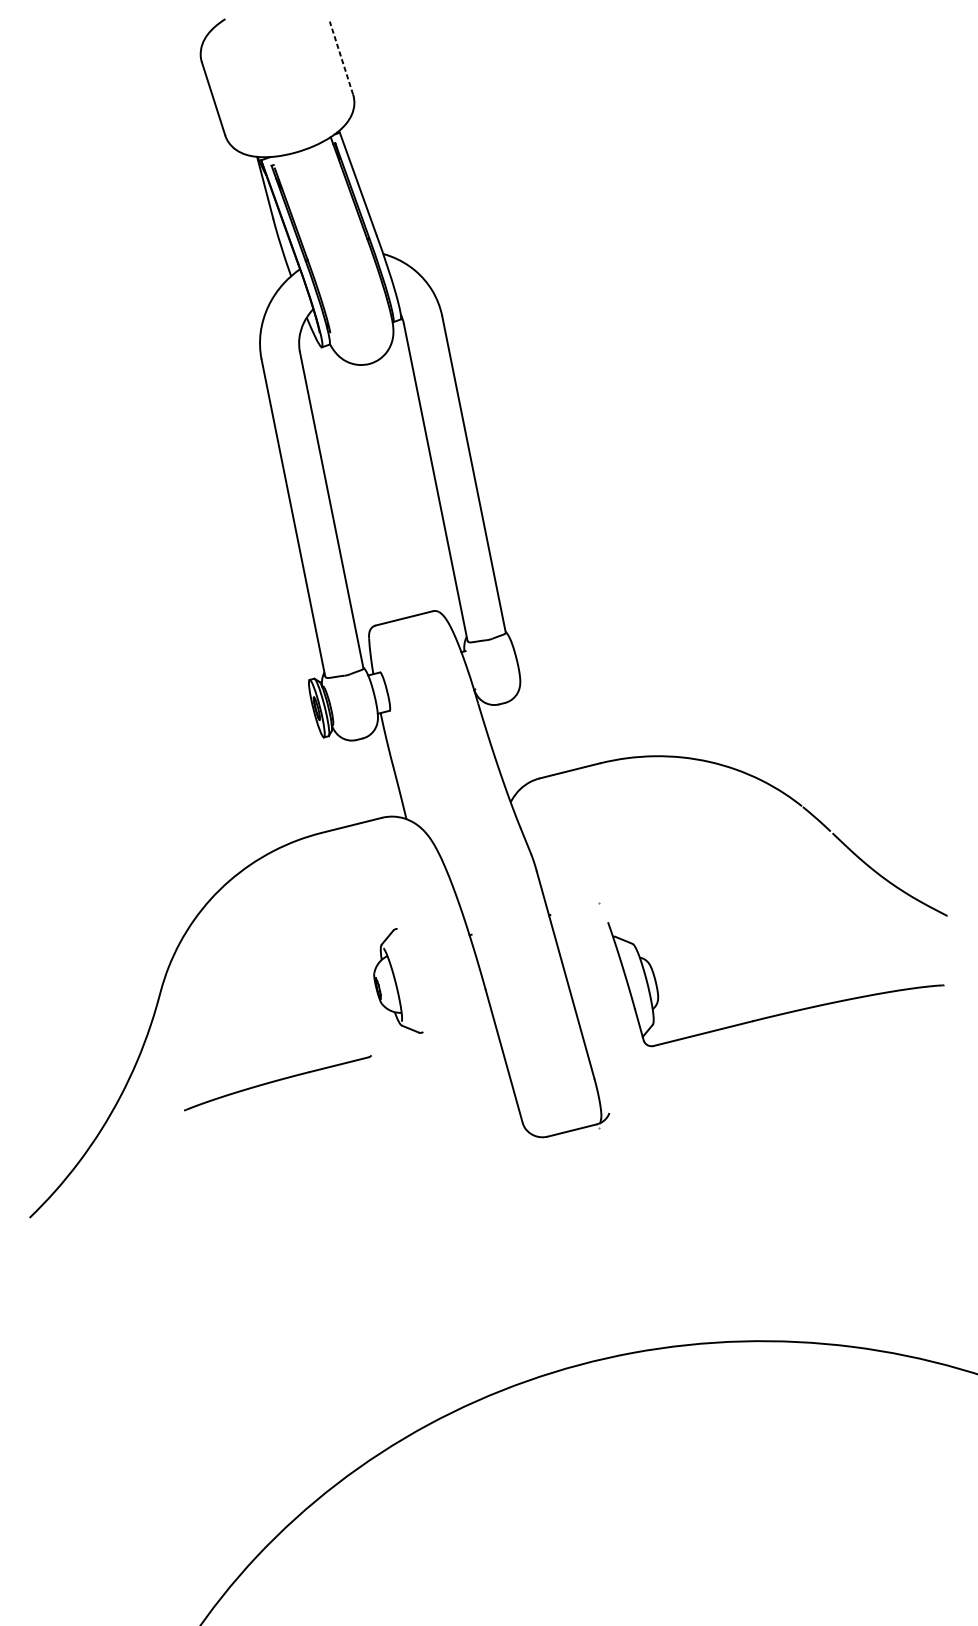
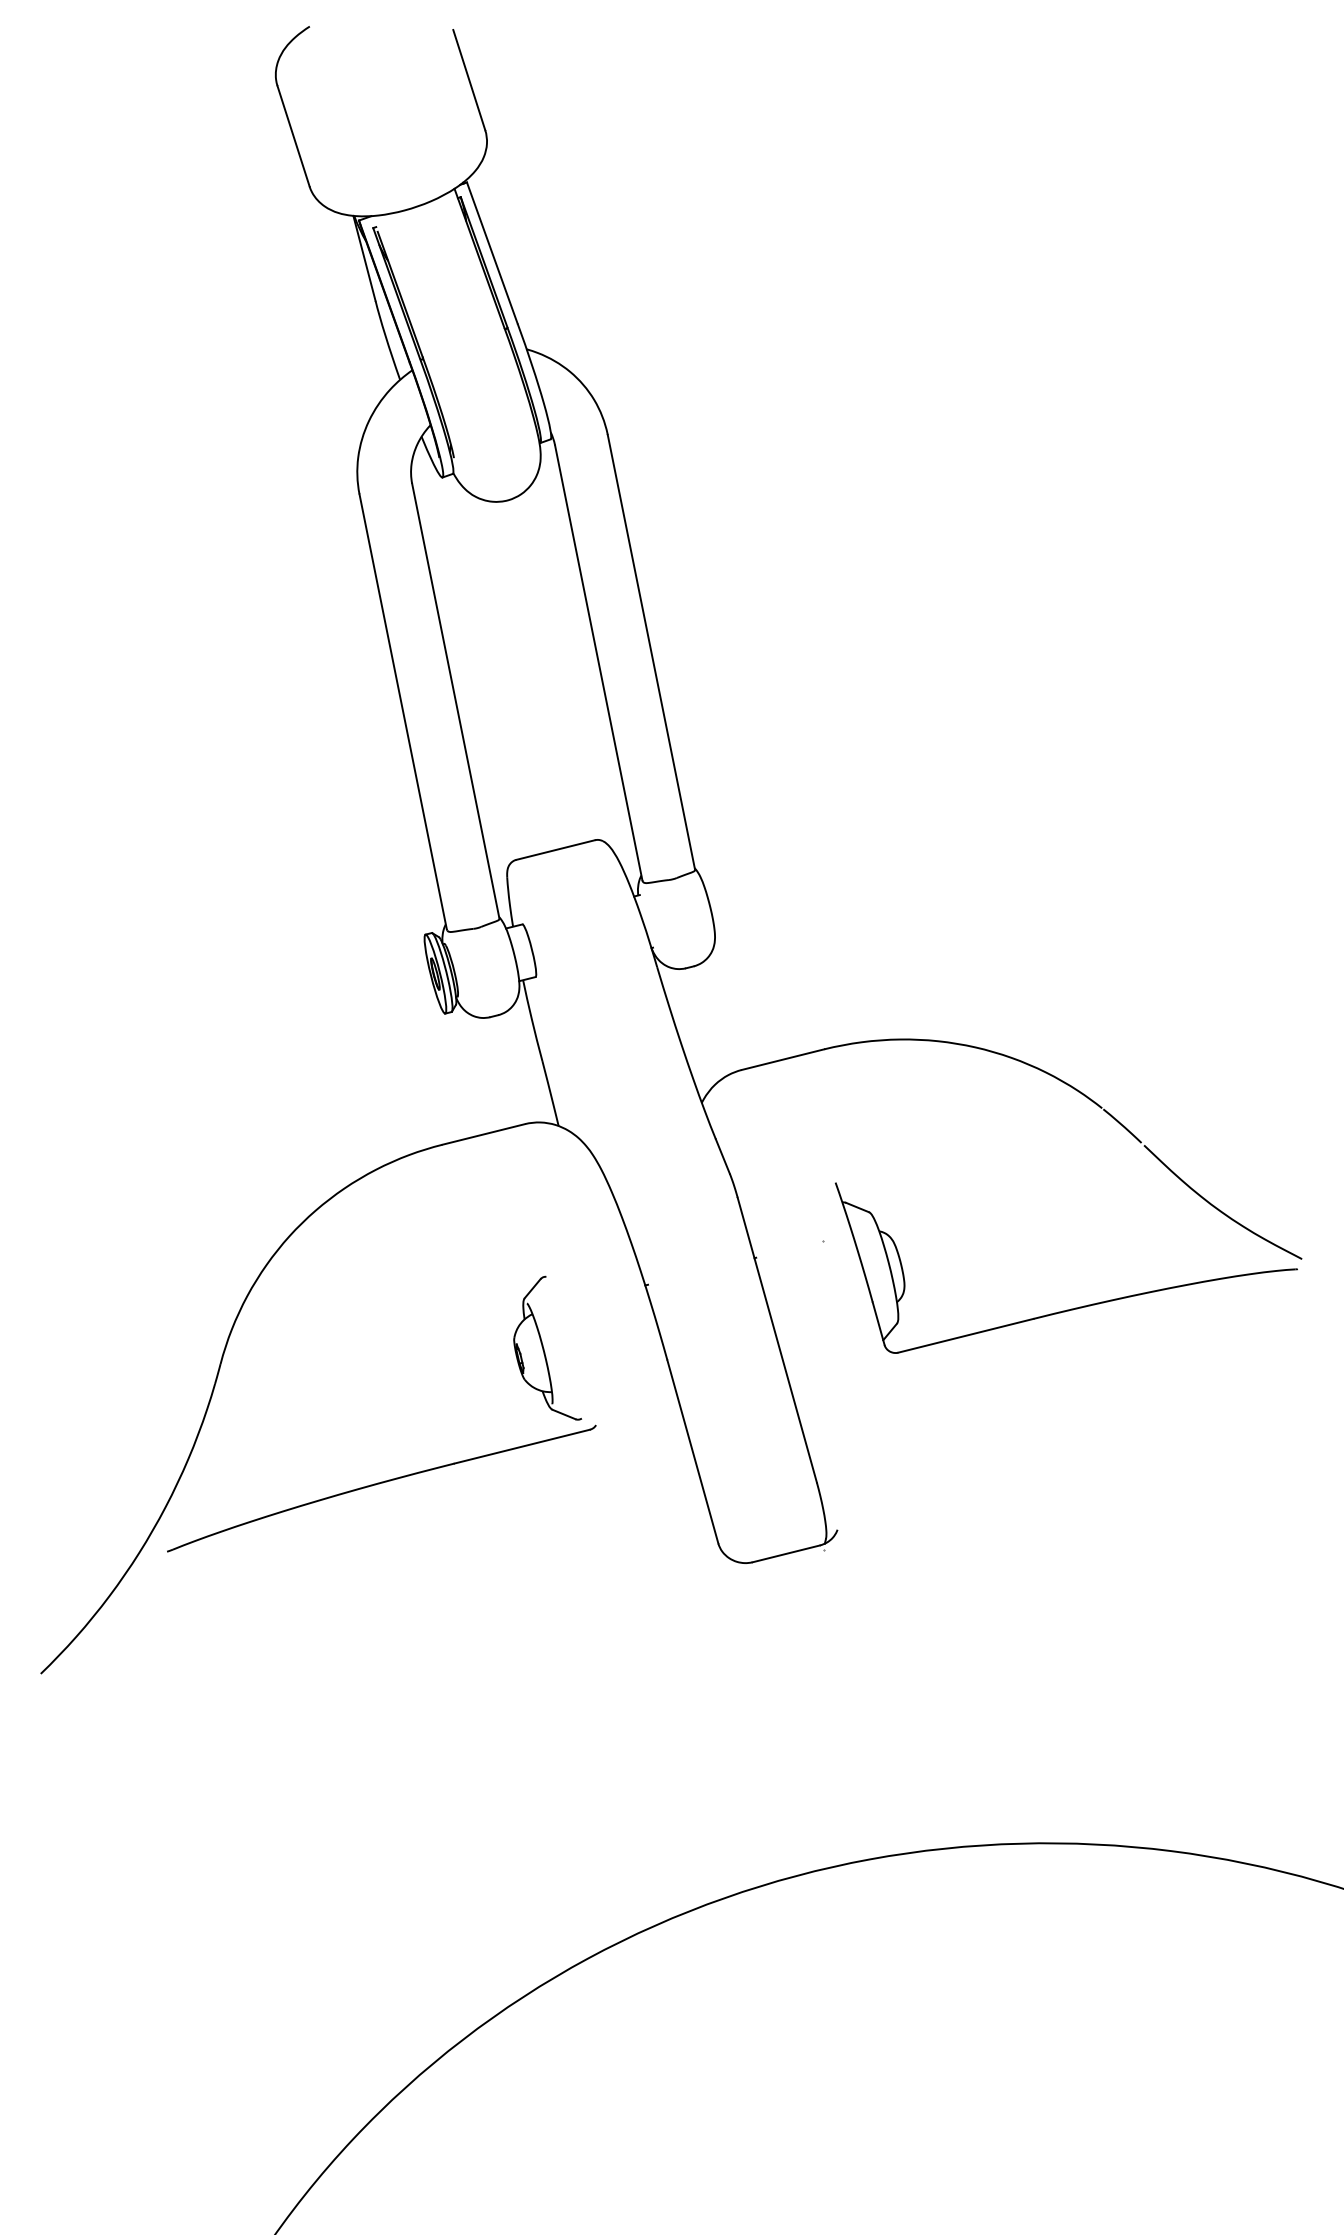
line: (341, 58) -> (469, 80), dashed -> solid
part: (782, 1013) -> (1075, 1307), moved
part: (277, 1082) -> (381, 1488), size x1.67

